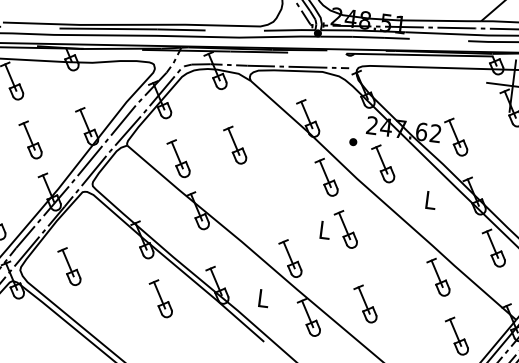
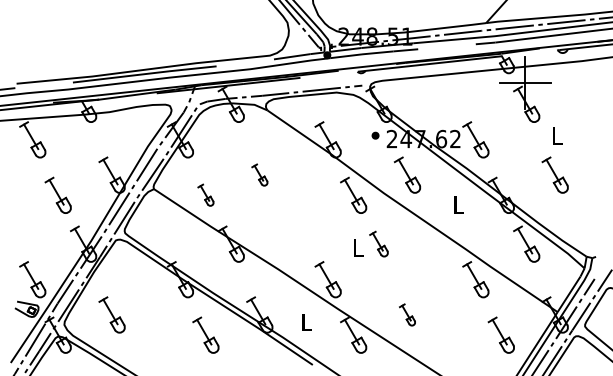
part: (353, 141) -> (375, 135), moved
part: (234, 144) -> (259, 174), size x0.6
part: (178, 157) -> (205, 194), size x0.6
part: (345, 228) -> (378, 243), size x0.7
part: (365, 303) -> (407, 314), size x0.6

